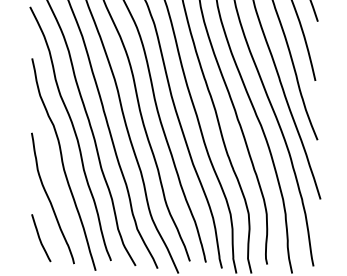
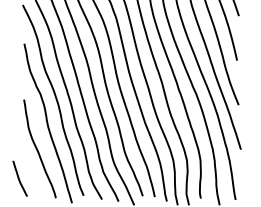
curve: (40, 237) -> (19, 178), moved

